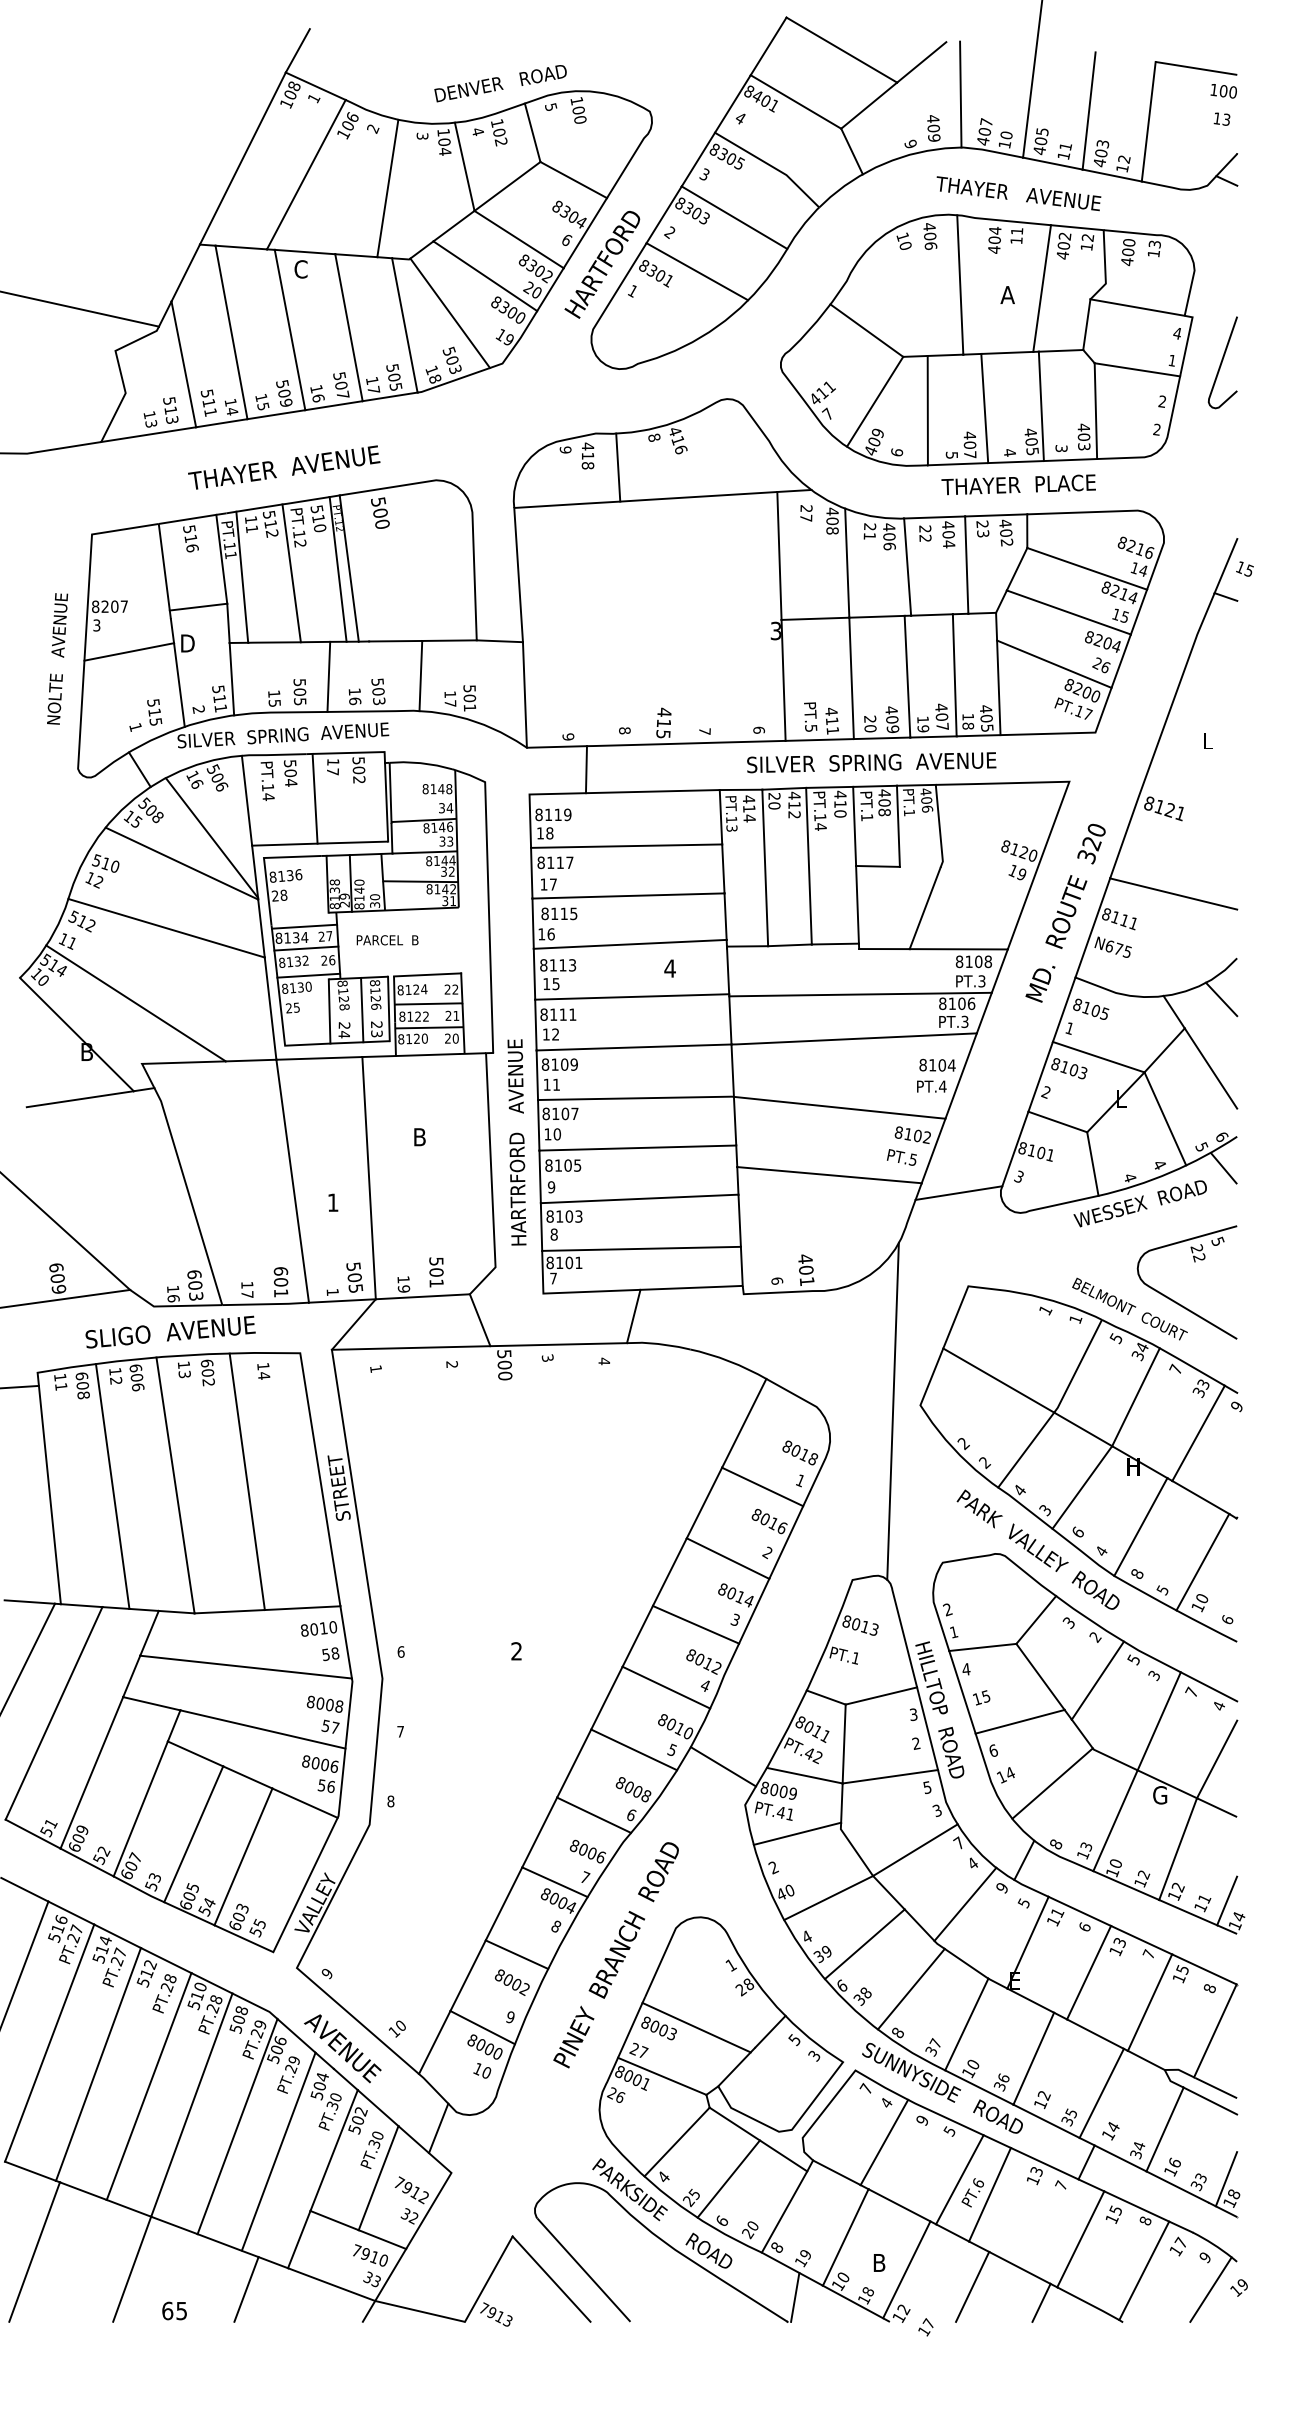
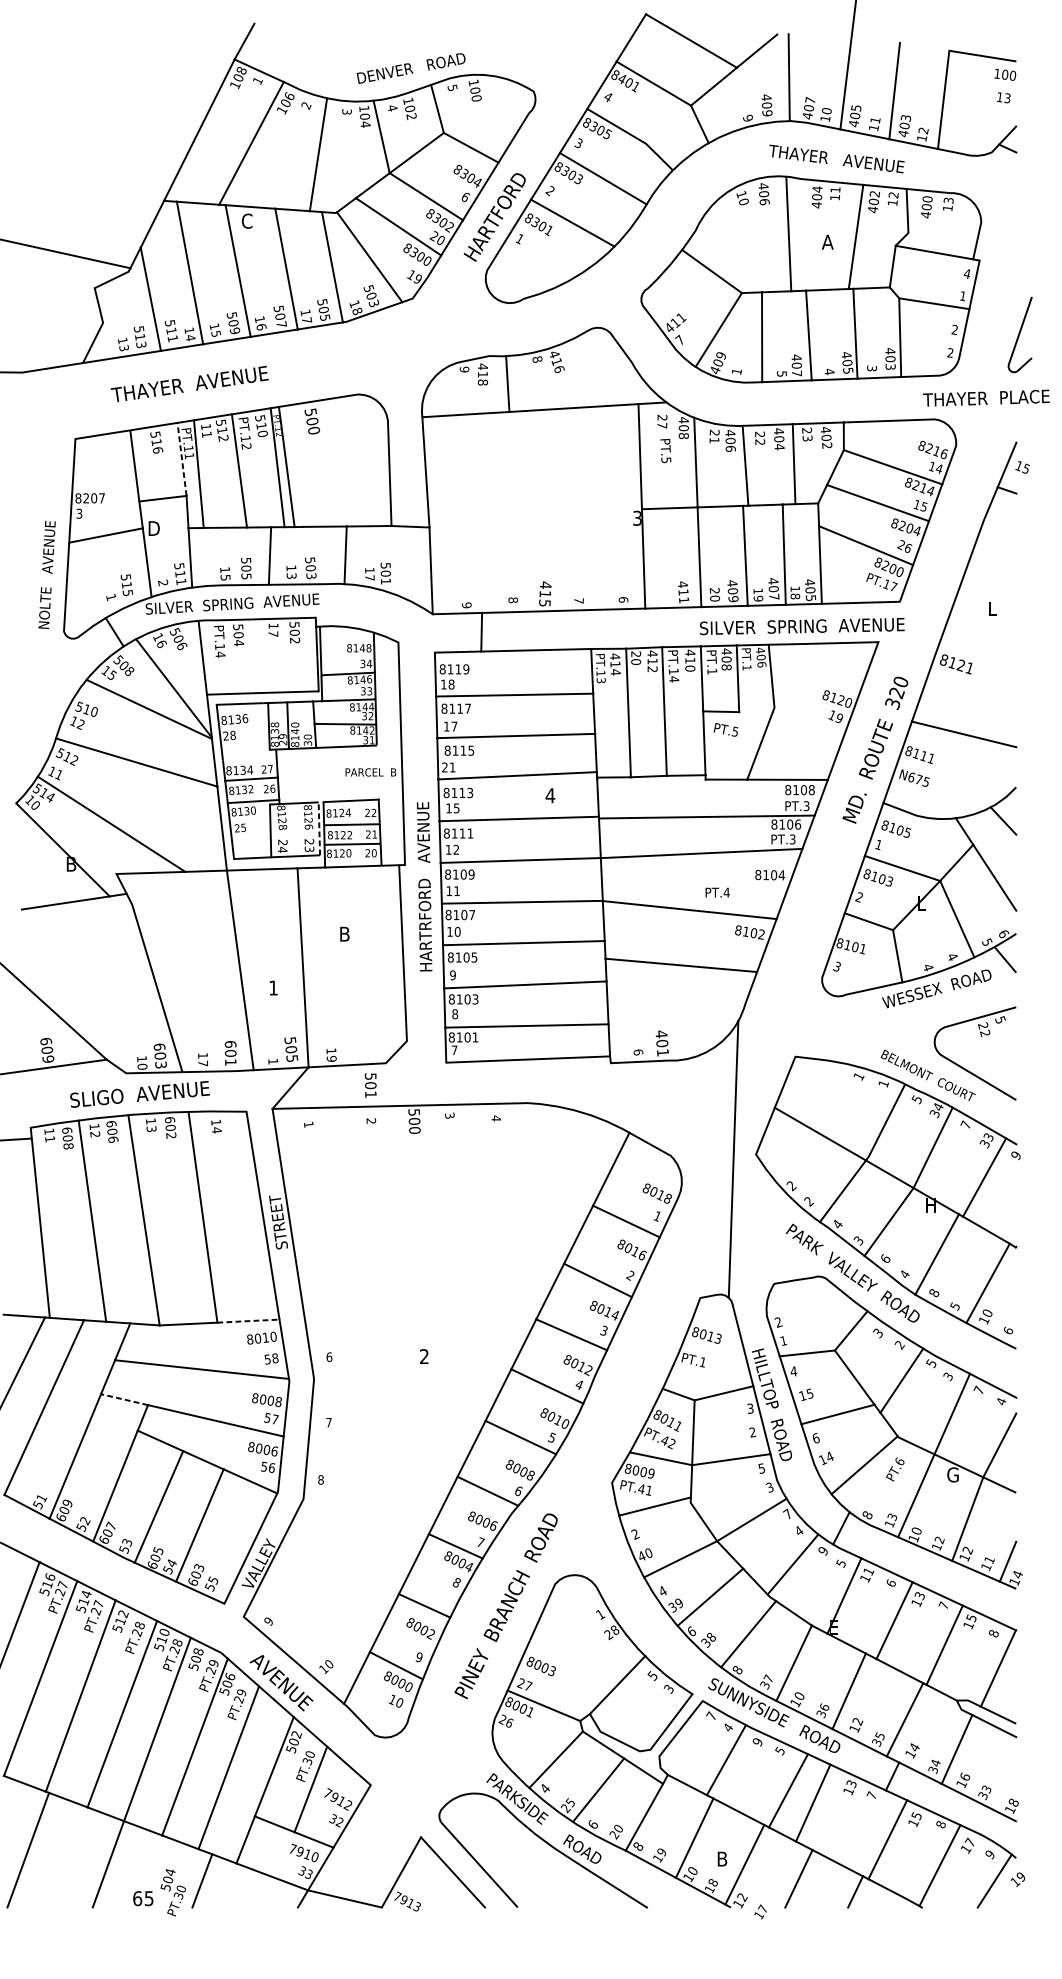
curve: (1222, 362) -> (1019, 334), moved
text: (897, 452) -> (737, 371), 6 -> 1
text: (284, 467) -> (190, 383), moved
text: (1018, 484) -> (986, 397), moved
line: (221, 559) -> (181, 459), solid -> dashed
text: (57, 658) -> (47, 574), moved
text: (355, 701) -> (291, 576), 16 -> 13
text: (810, 716) -> (665, 450), moved
text: (871, 762) -> (802, 626), moved
line: (314, 798) -> (258, 655), removed
line: (304, 926) -> (250, 761), removed
text: (546, 934) -> (448, 767), 16 -> 21
text: (387, 940) -> (370, 772), moved
line: (388, 1008) -> (319, 828), solid -> dashed
line: (362, 1009) -> (297, 829), removed
text: (931, 1086) -> (717, 892), moved
text: (516, 1142) -> (424, 886), moved
text: (901, 1157) -> (725, 729), moved
line: (958, 1192) -> (787, 979), removed
text: (436, 1272) -> (370, 1085), moved
text: (173, 1298) -> (142, 1066), 16 -> 10
line: (633, 1316) -> (520, 1081), removed
line: (479, 1320) -> (393, 1084), removed
line: (302, 1608) -> (248, 1321), solid -> dashed
line: (151, 1703) -> (124, 1399), solid -> dashed
line: (722, 1766) -> (593, 1451), removed
line: (696, 2027) -> (572, 1665), removed
text: (325, 2101) -> (172, 1892), moved
line: (438, 2128) -> (360, 1748), removed
line: (1226, 2179) -> (1007, 1790), removed
text: (972, 2192) -> (894, 1469), moved
line: (795, 2296) -> (653, 1886), removed

